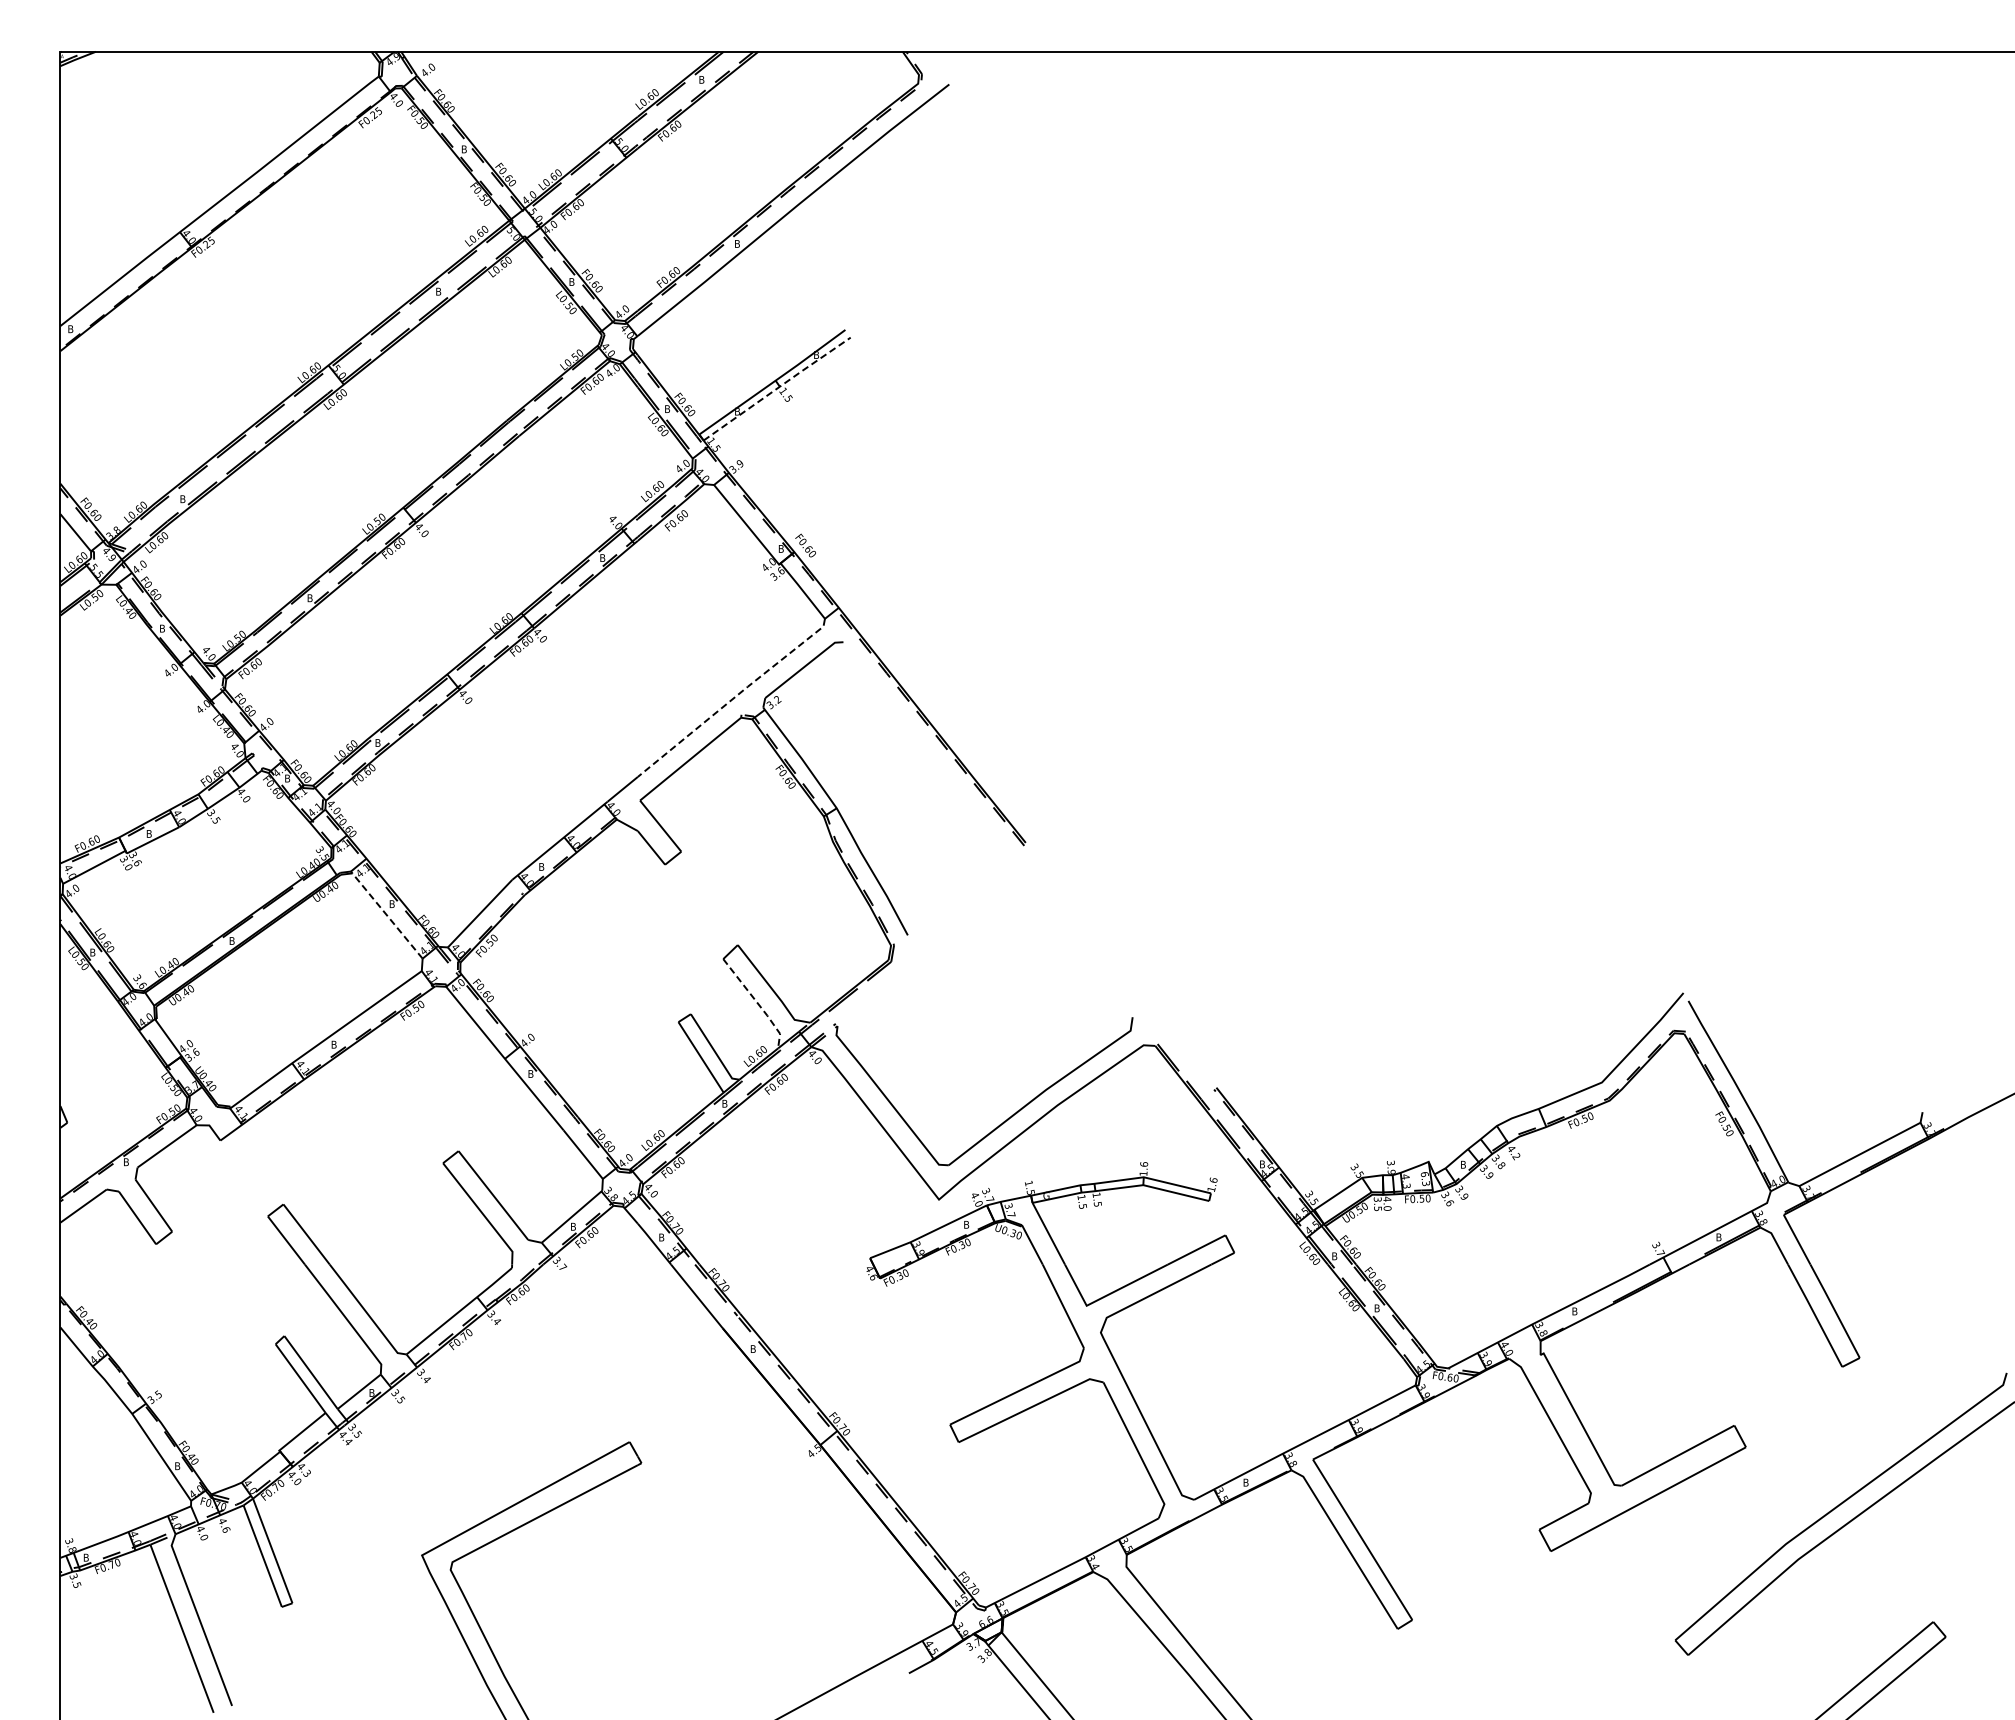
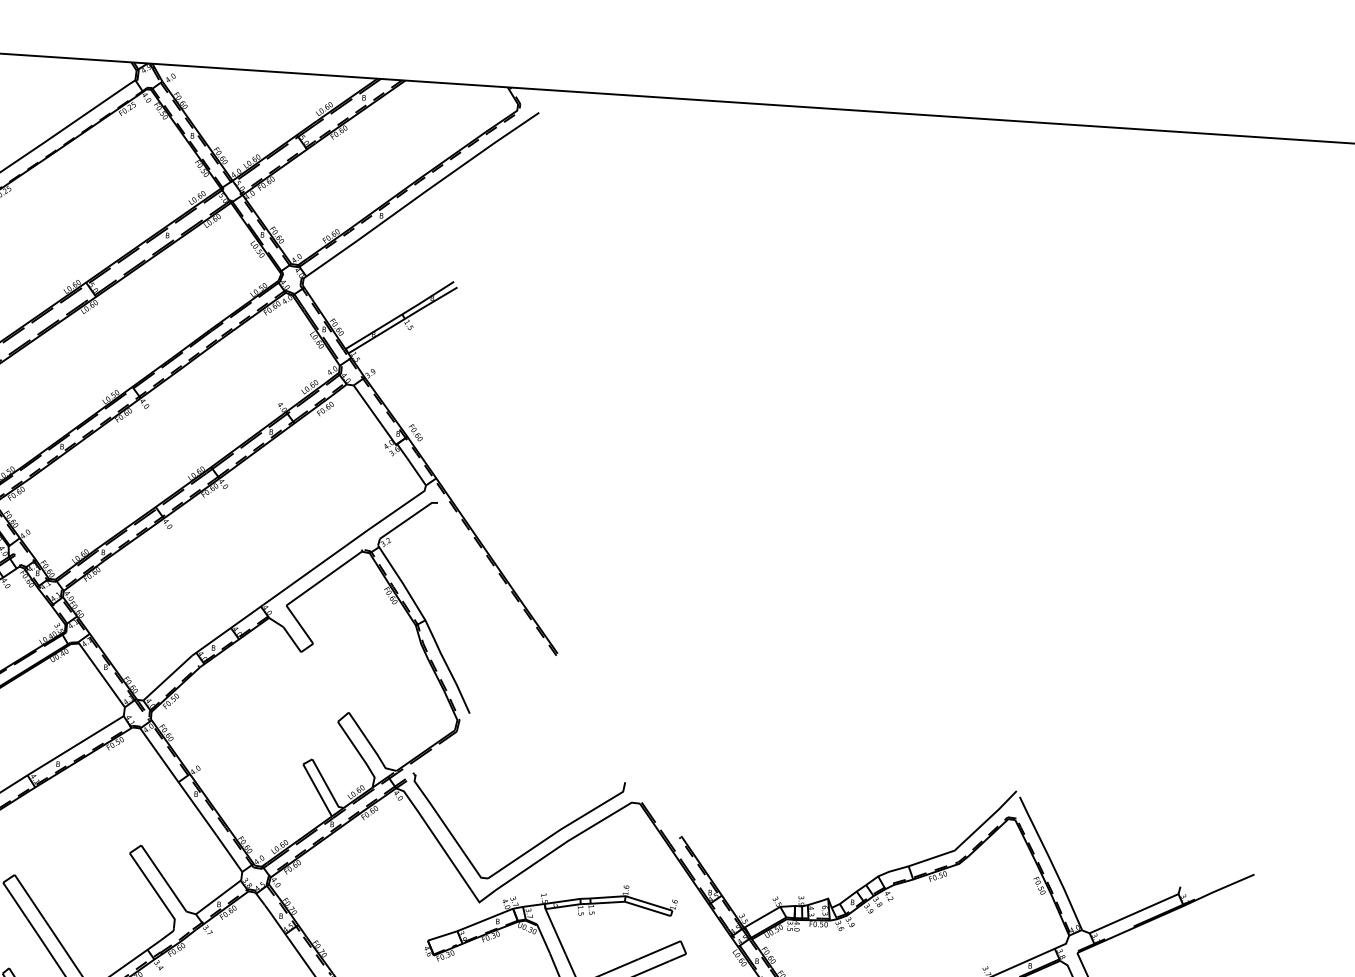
line: (778, 387) -> (403, 319), dashed -> solid
line: (733, 698) -> (357, 537), dashed -> solid
line: (385, 914) -> (100, 674), dashed -> solid
line: (757, 1003) -> (360, 754), dashed -> solid

